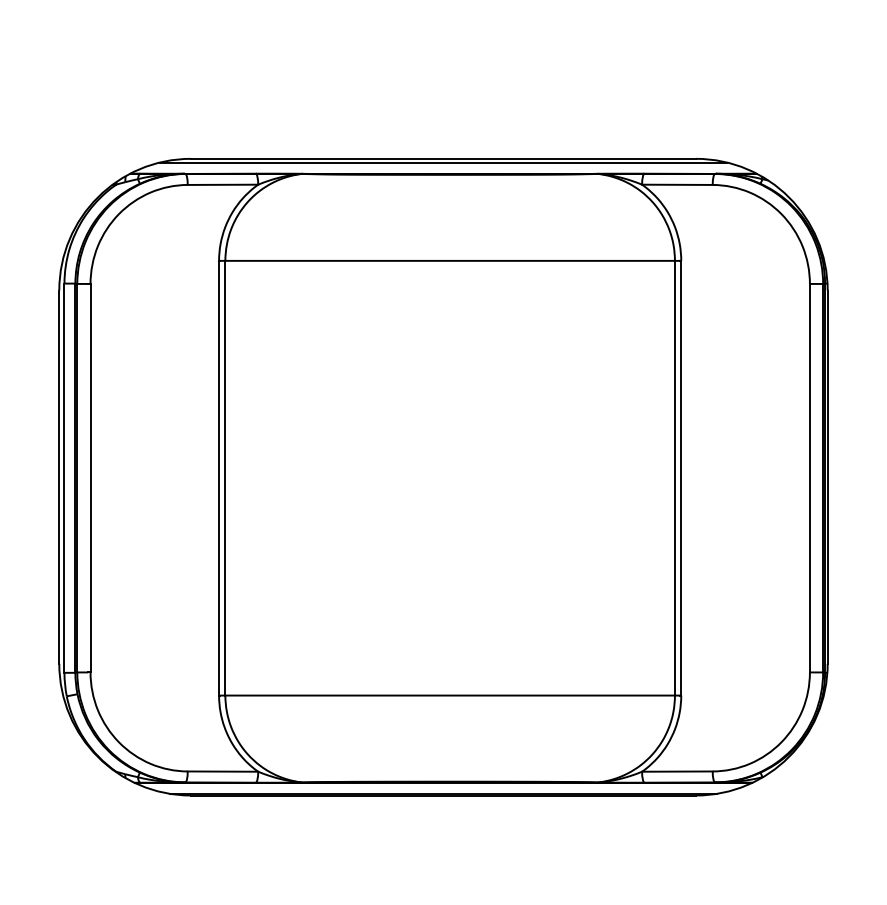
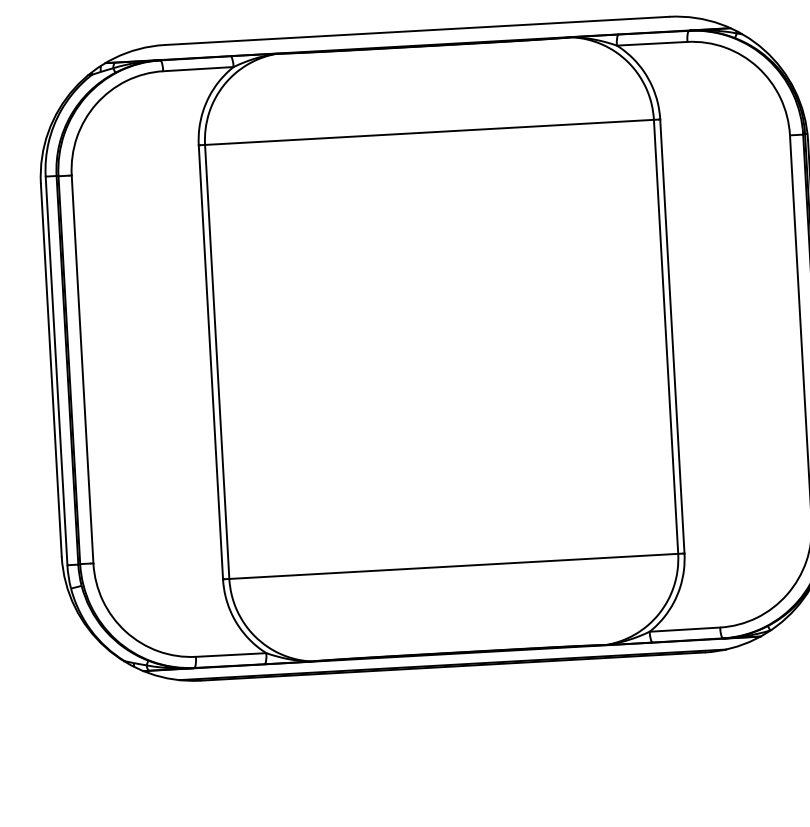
line: (443, 162) -> (417, 34), removed

